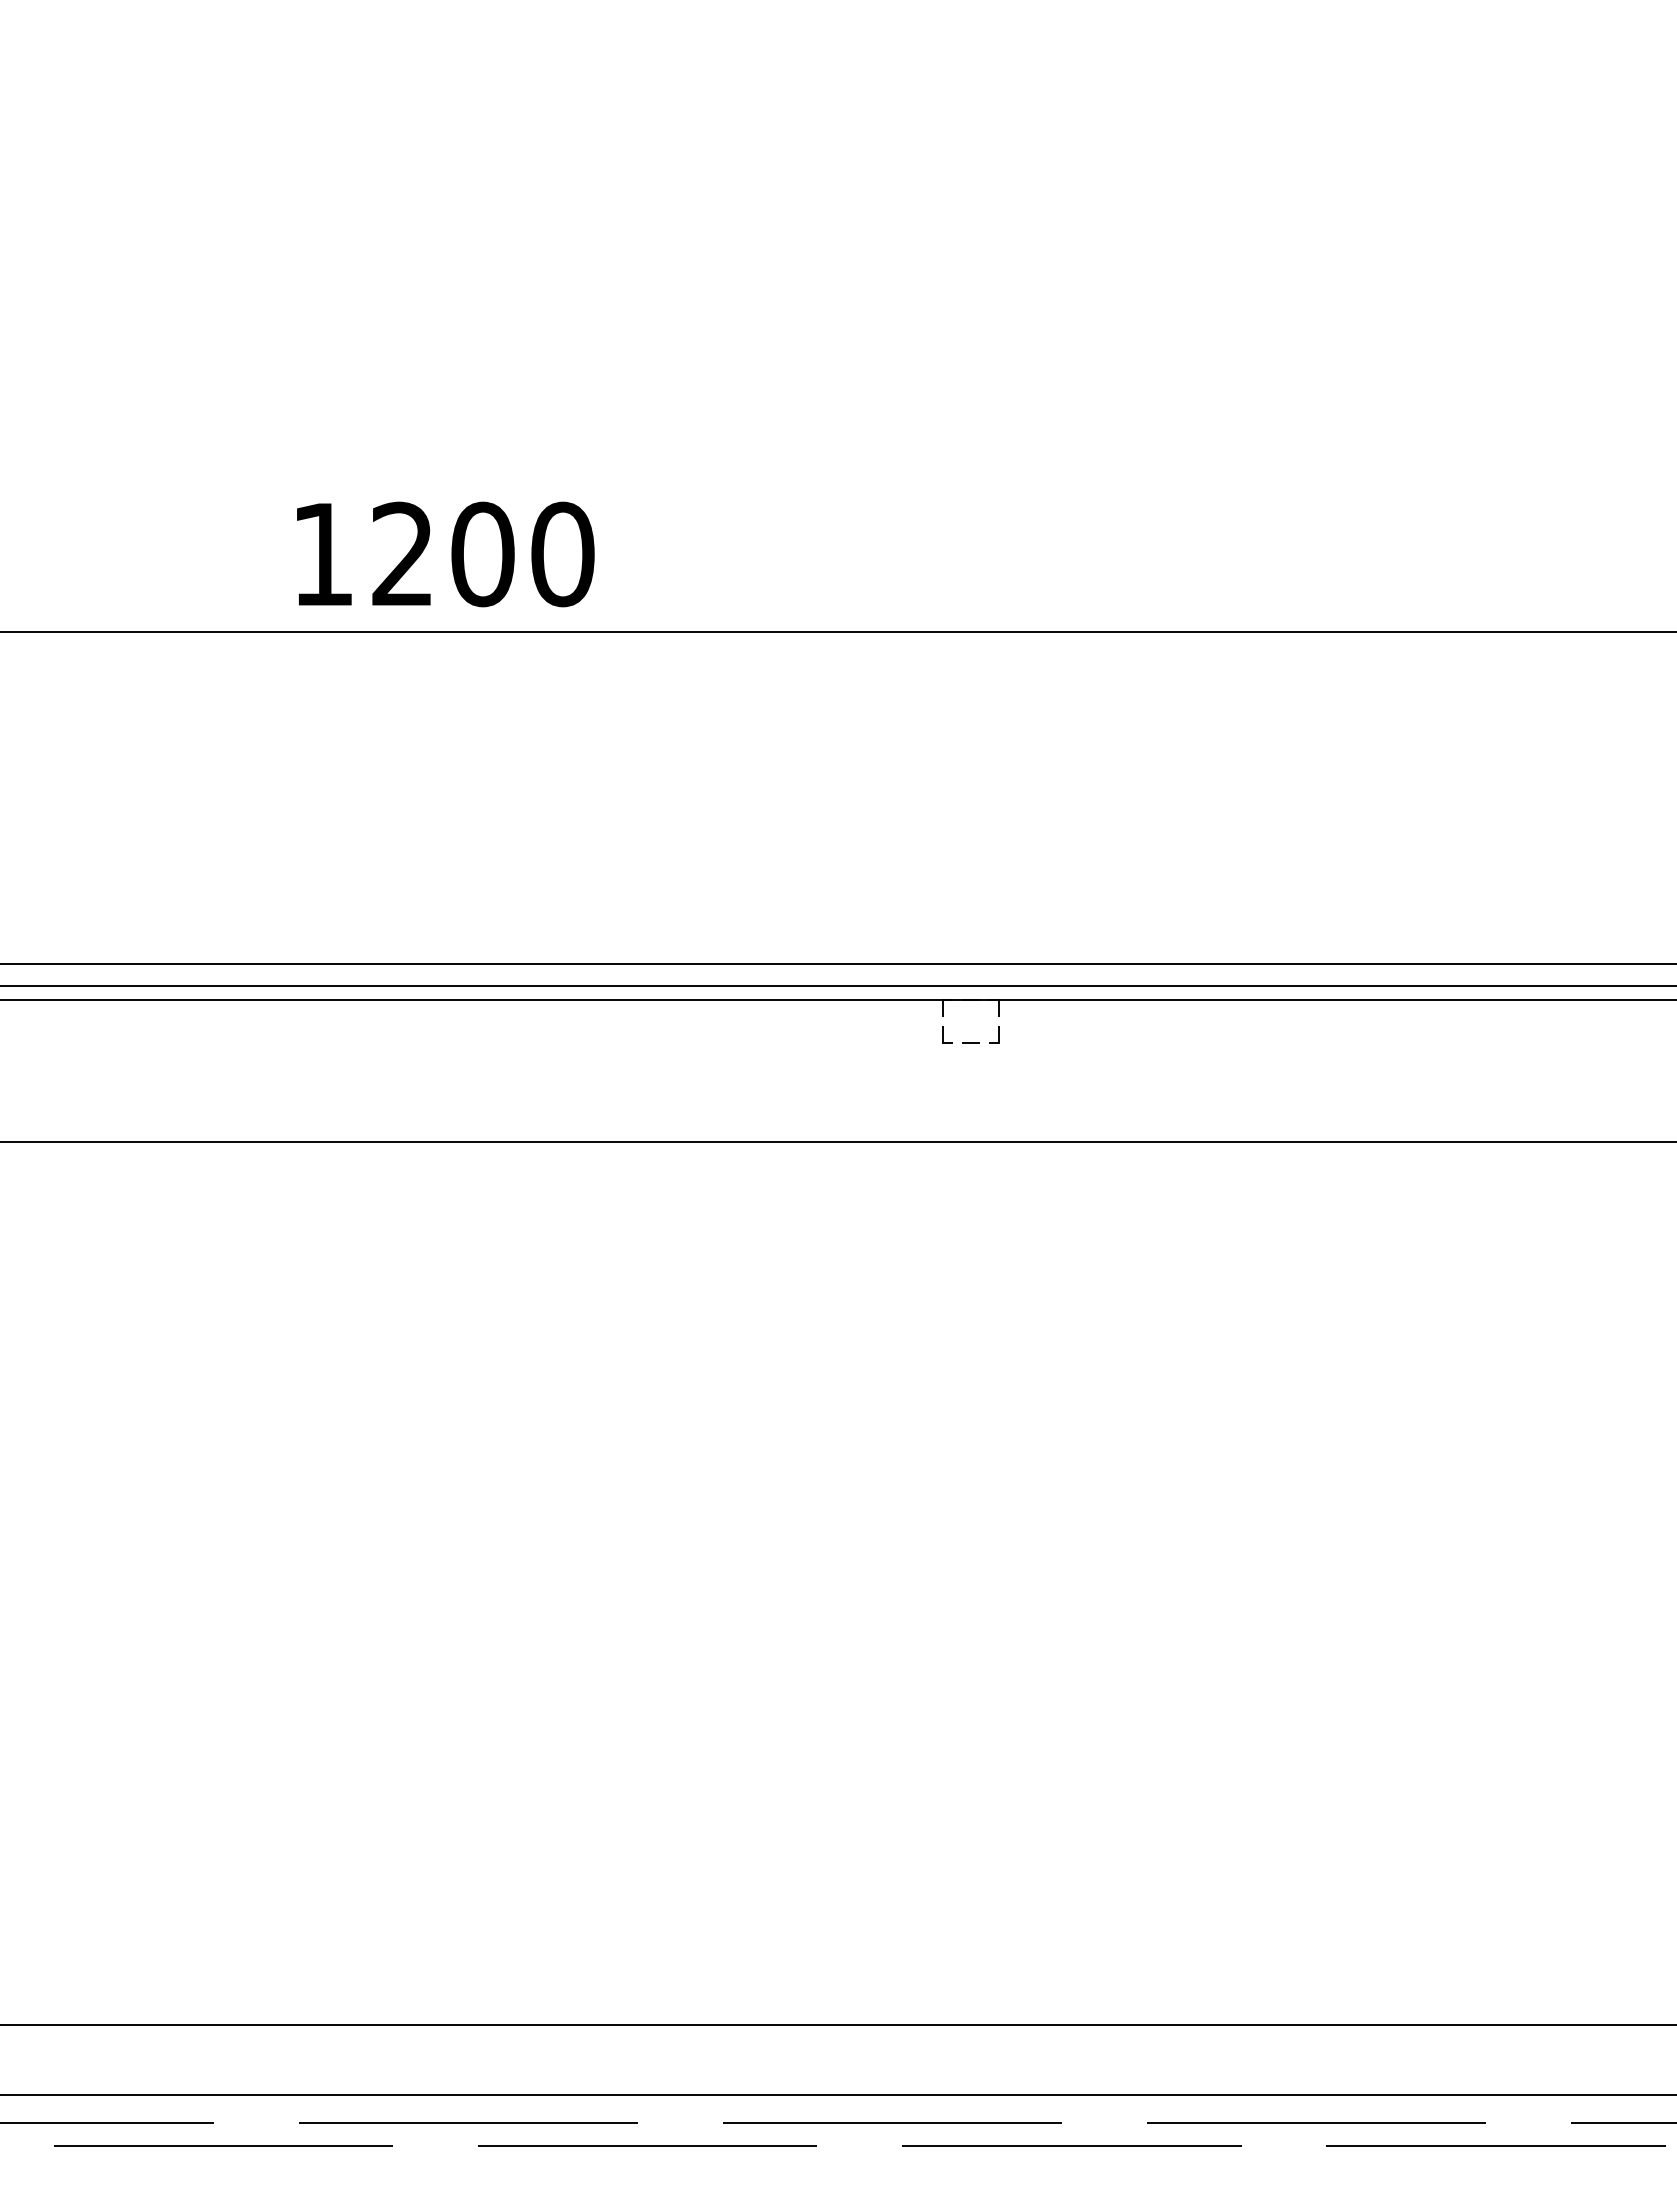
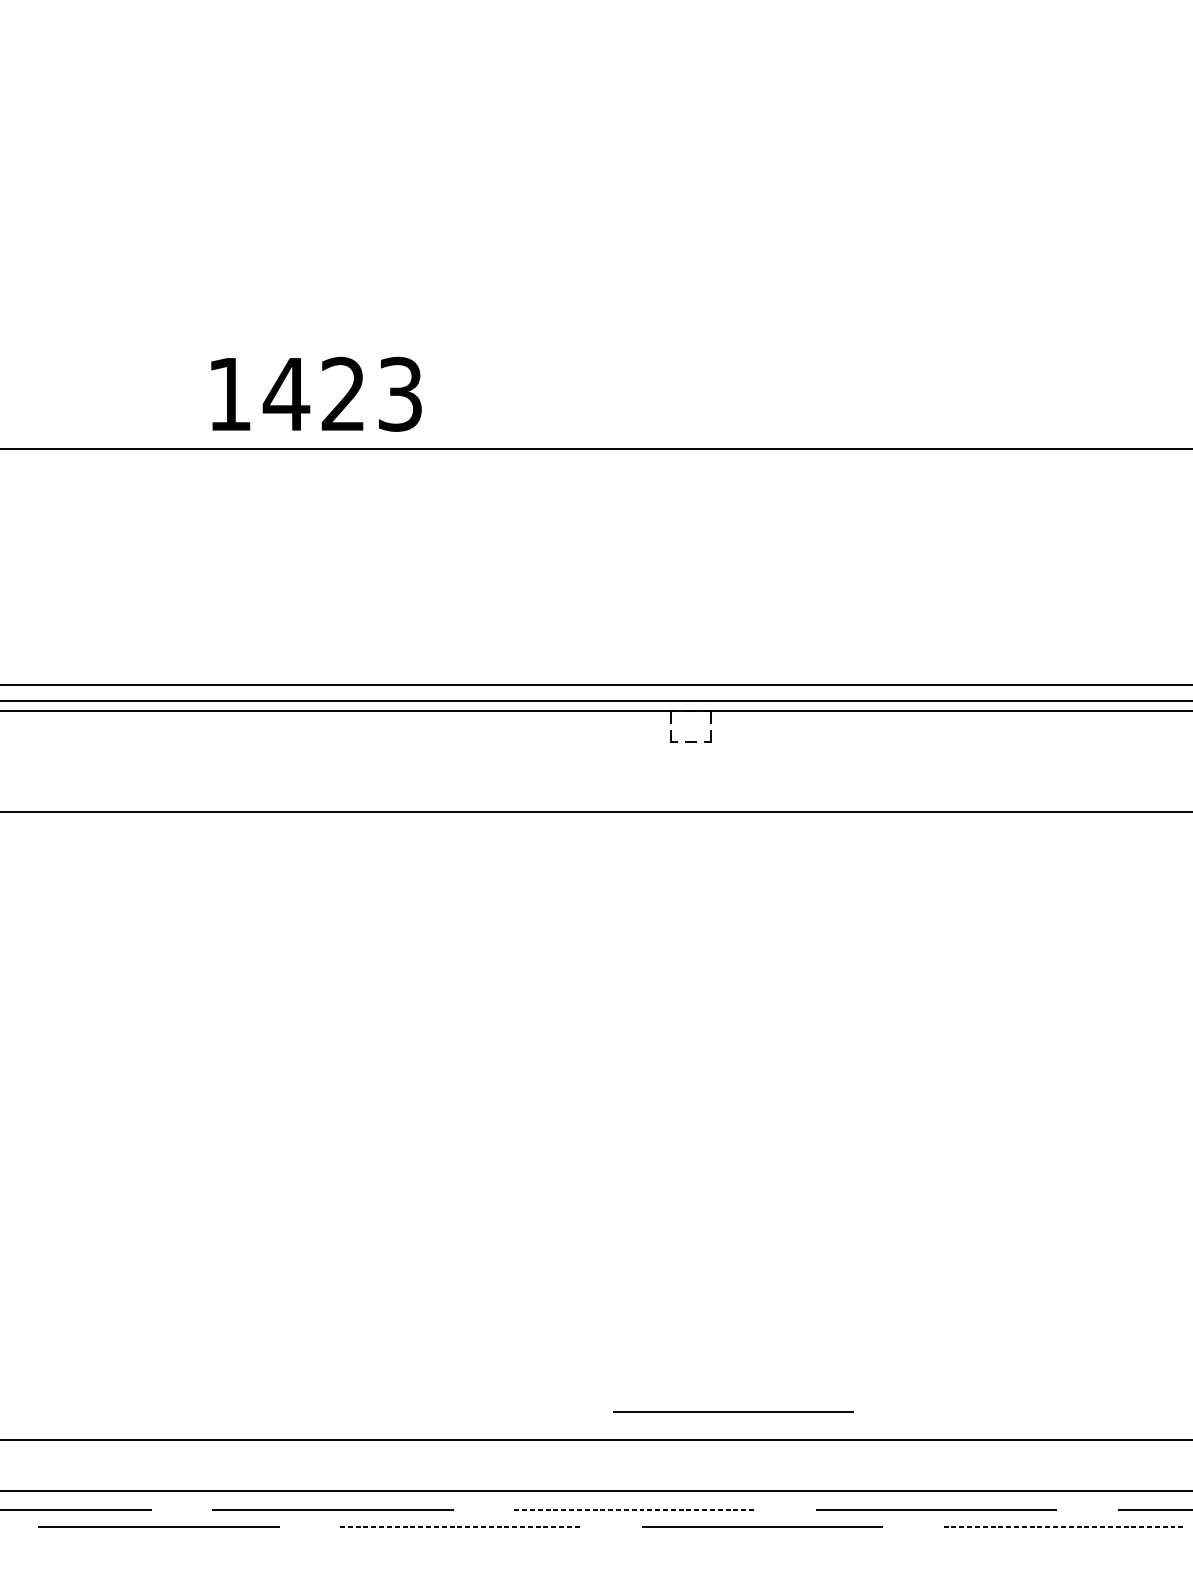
text: (481, 554) -> (342, 394), 1200 -> 1423
line: (1031, 1983) -> (733, 1410), added
line: (892, 2123) -> (634, 1510), solid -> dashed
line: (647, 2146) -> (460, 1526), solid -> dashed
line: (1496, 2146) -> (1064, 1526), solid -> dashed

